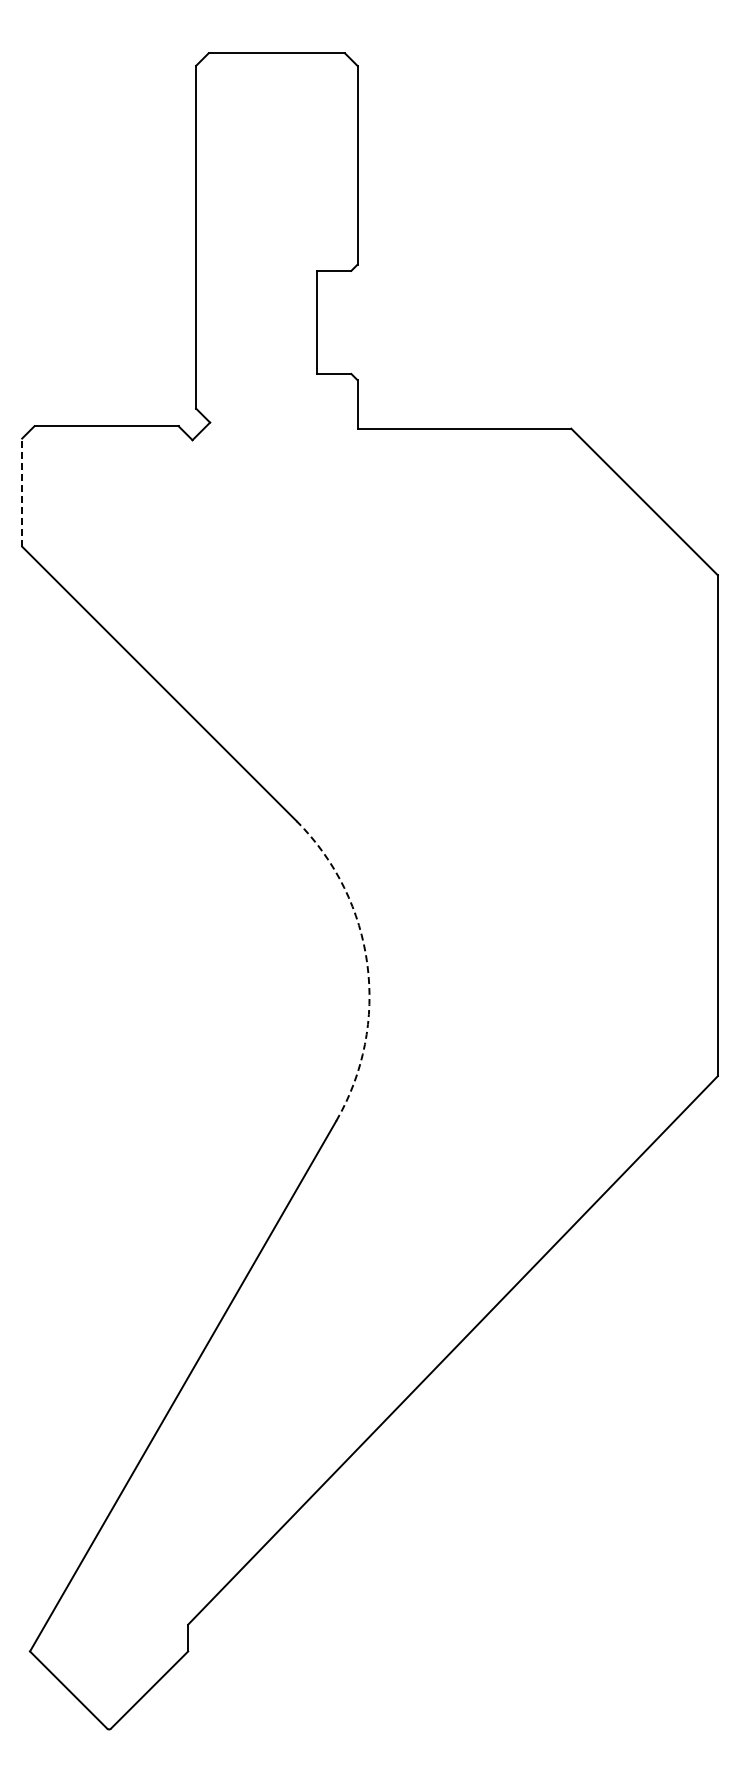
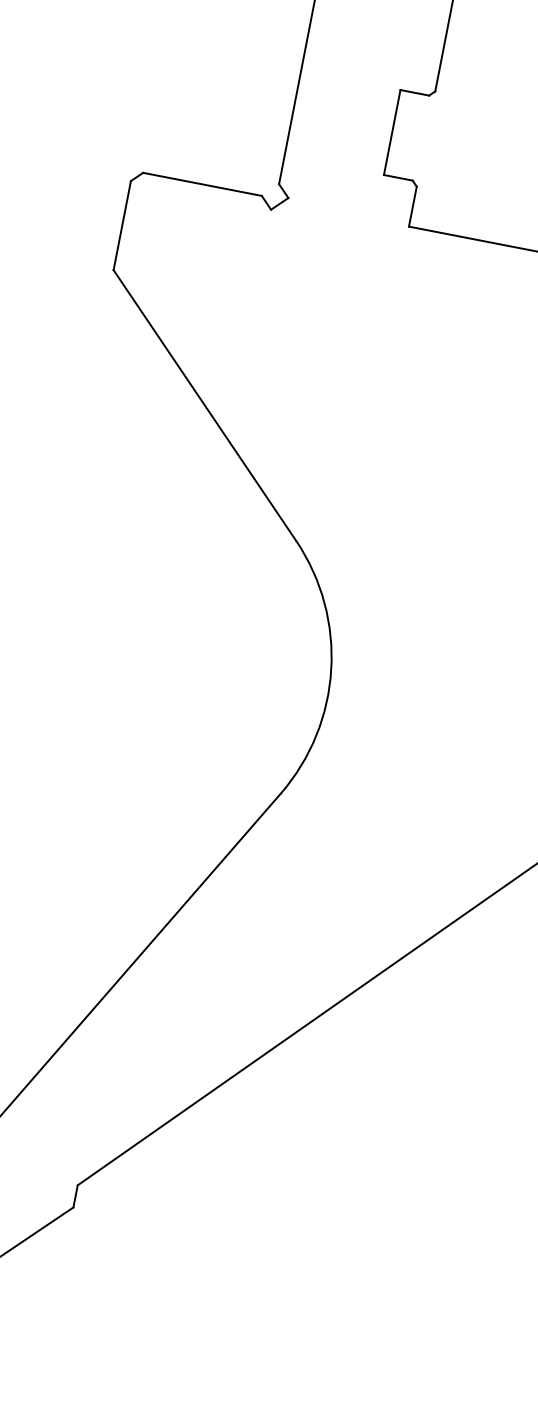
line: (22, 492) -> (122, 225), dashed -> solid
arc: (367, 964) -> (331, 669), dashed -> solid

